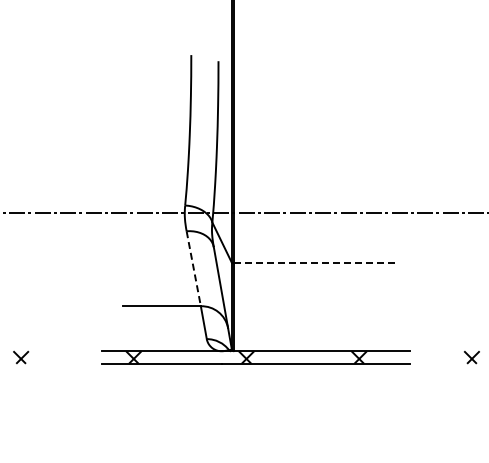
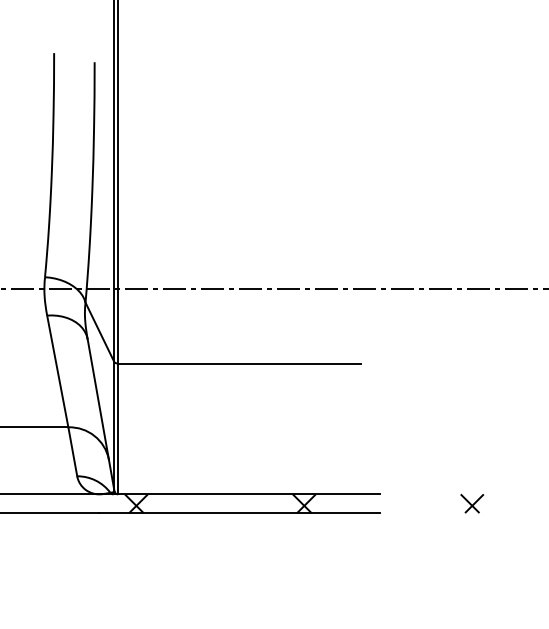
line: (316, 263) -> (240, 363), dashed -> solid
line: (193, 269) -> (57, 372), dashed -> solid

